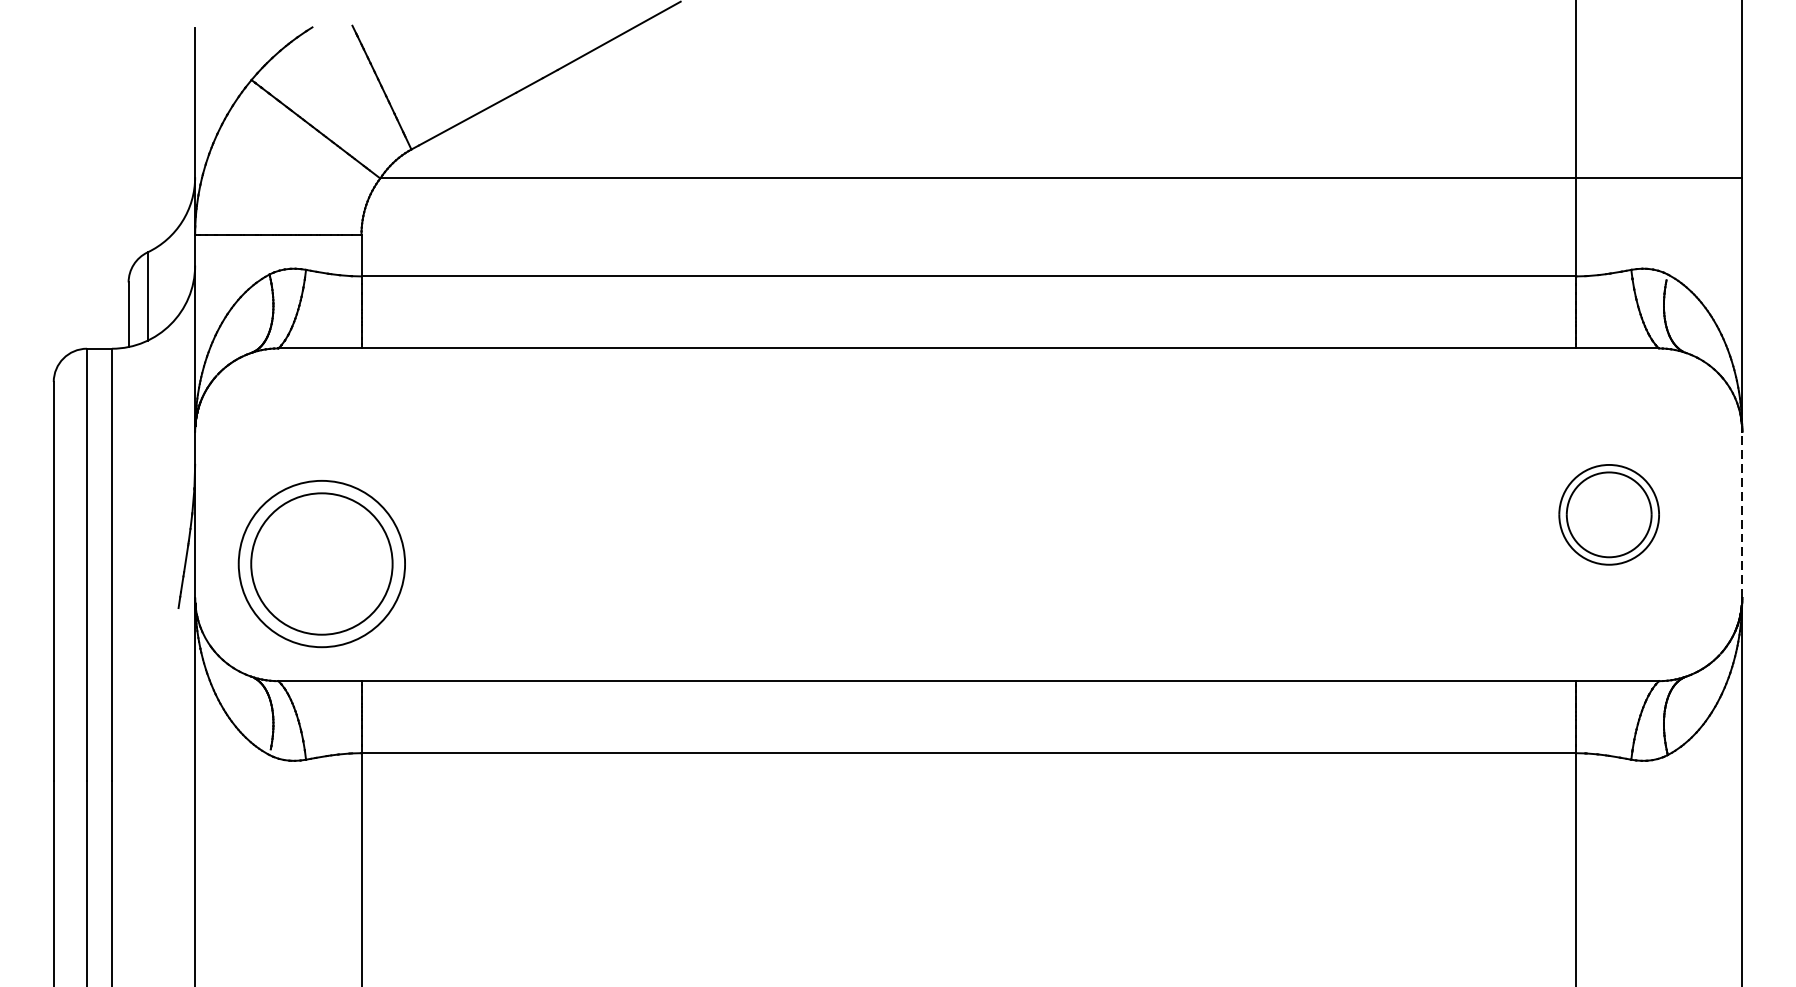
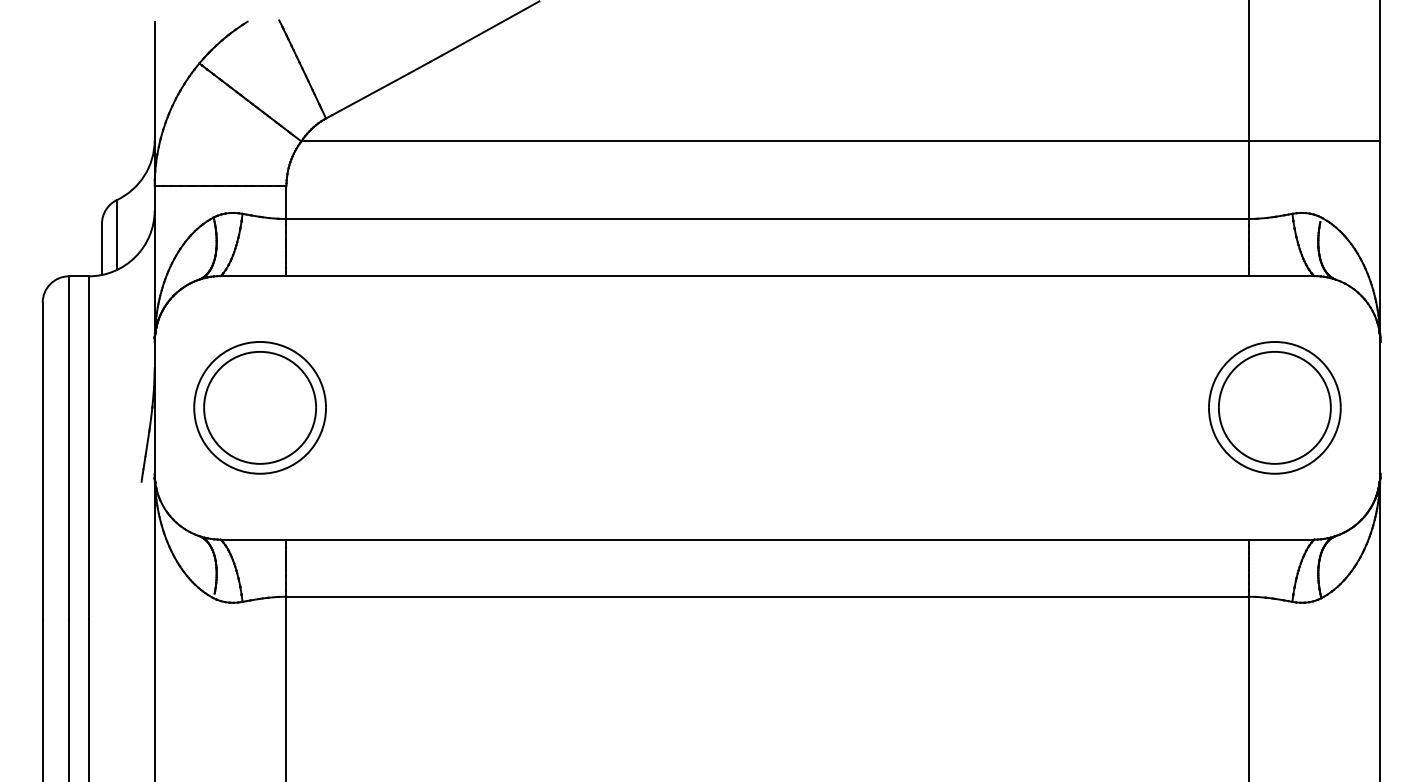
part: (1608, 514) -> (1274, 407), size x1.67
line: (1742, 514) -> (1380, 407), dashed -> solid
part: (321, 563) -> (259, 407), moved

